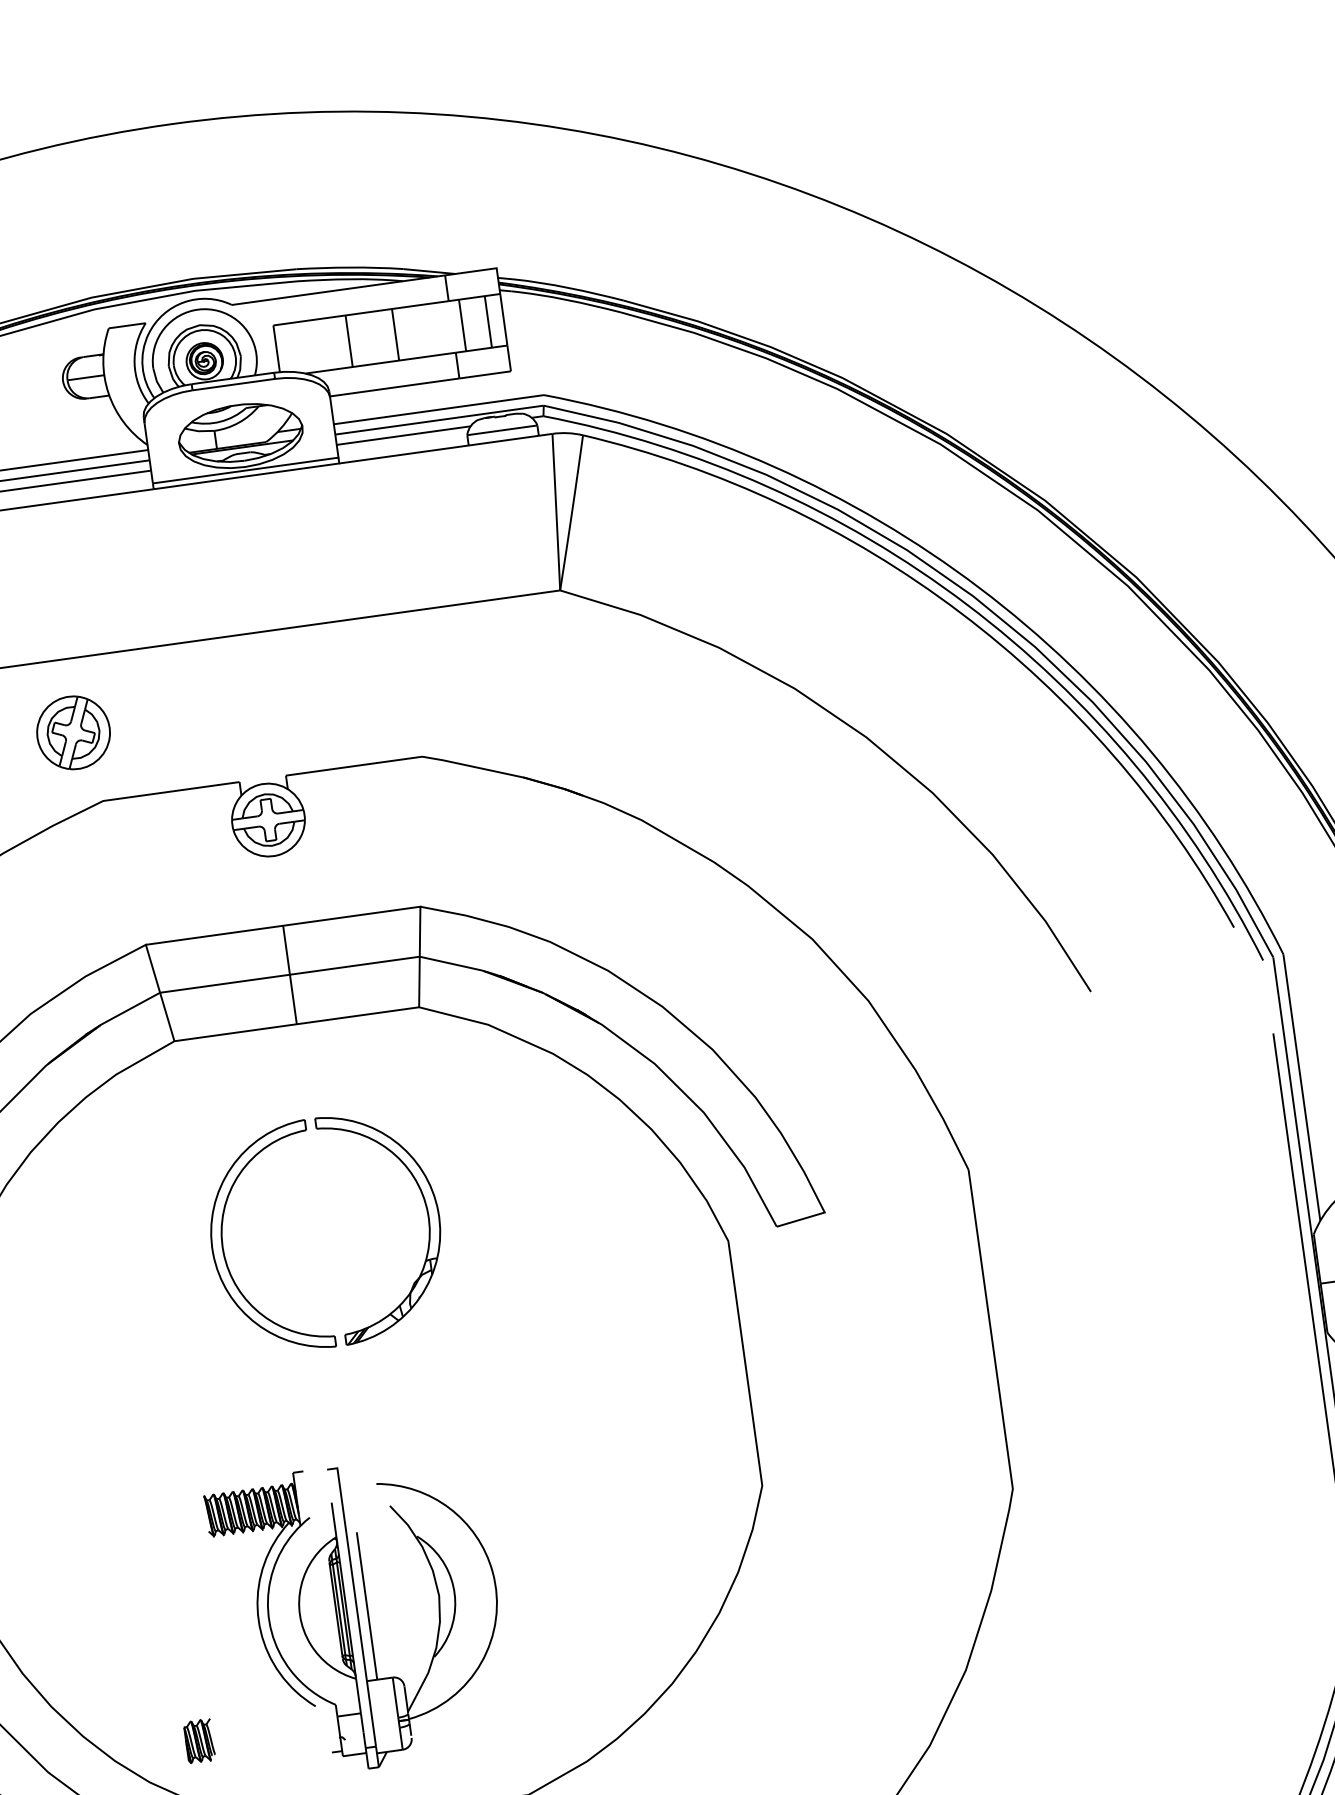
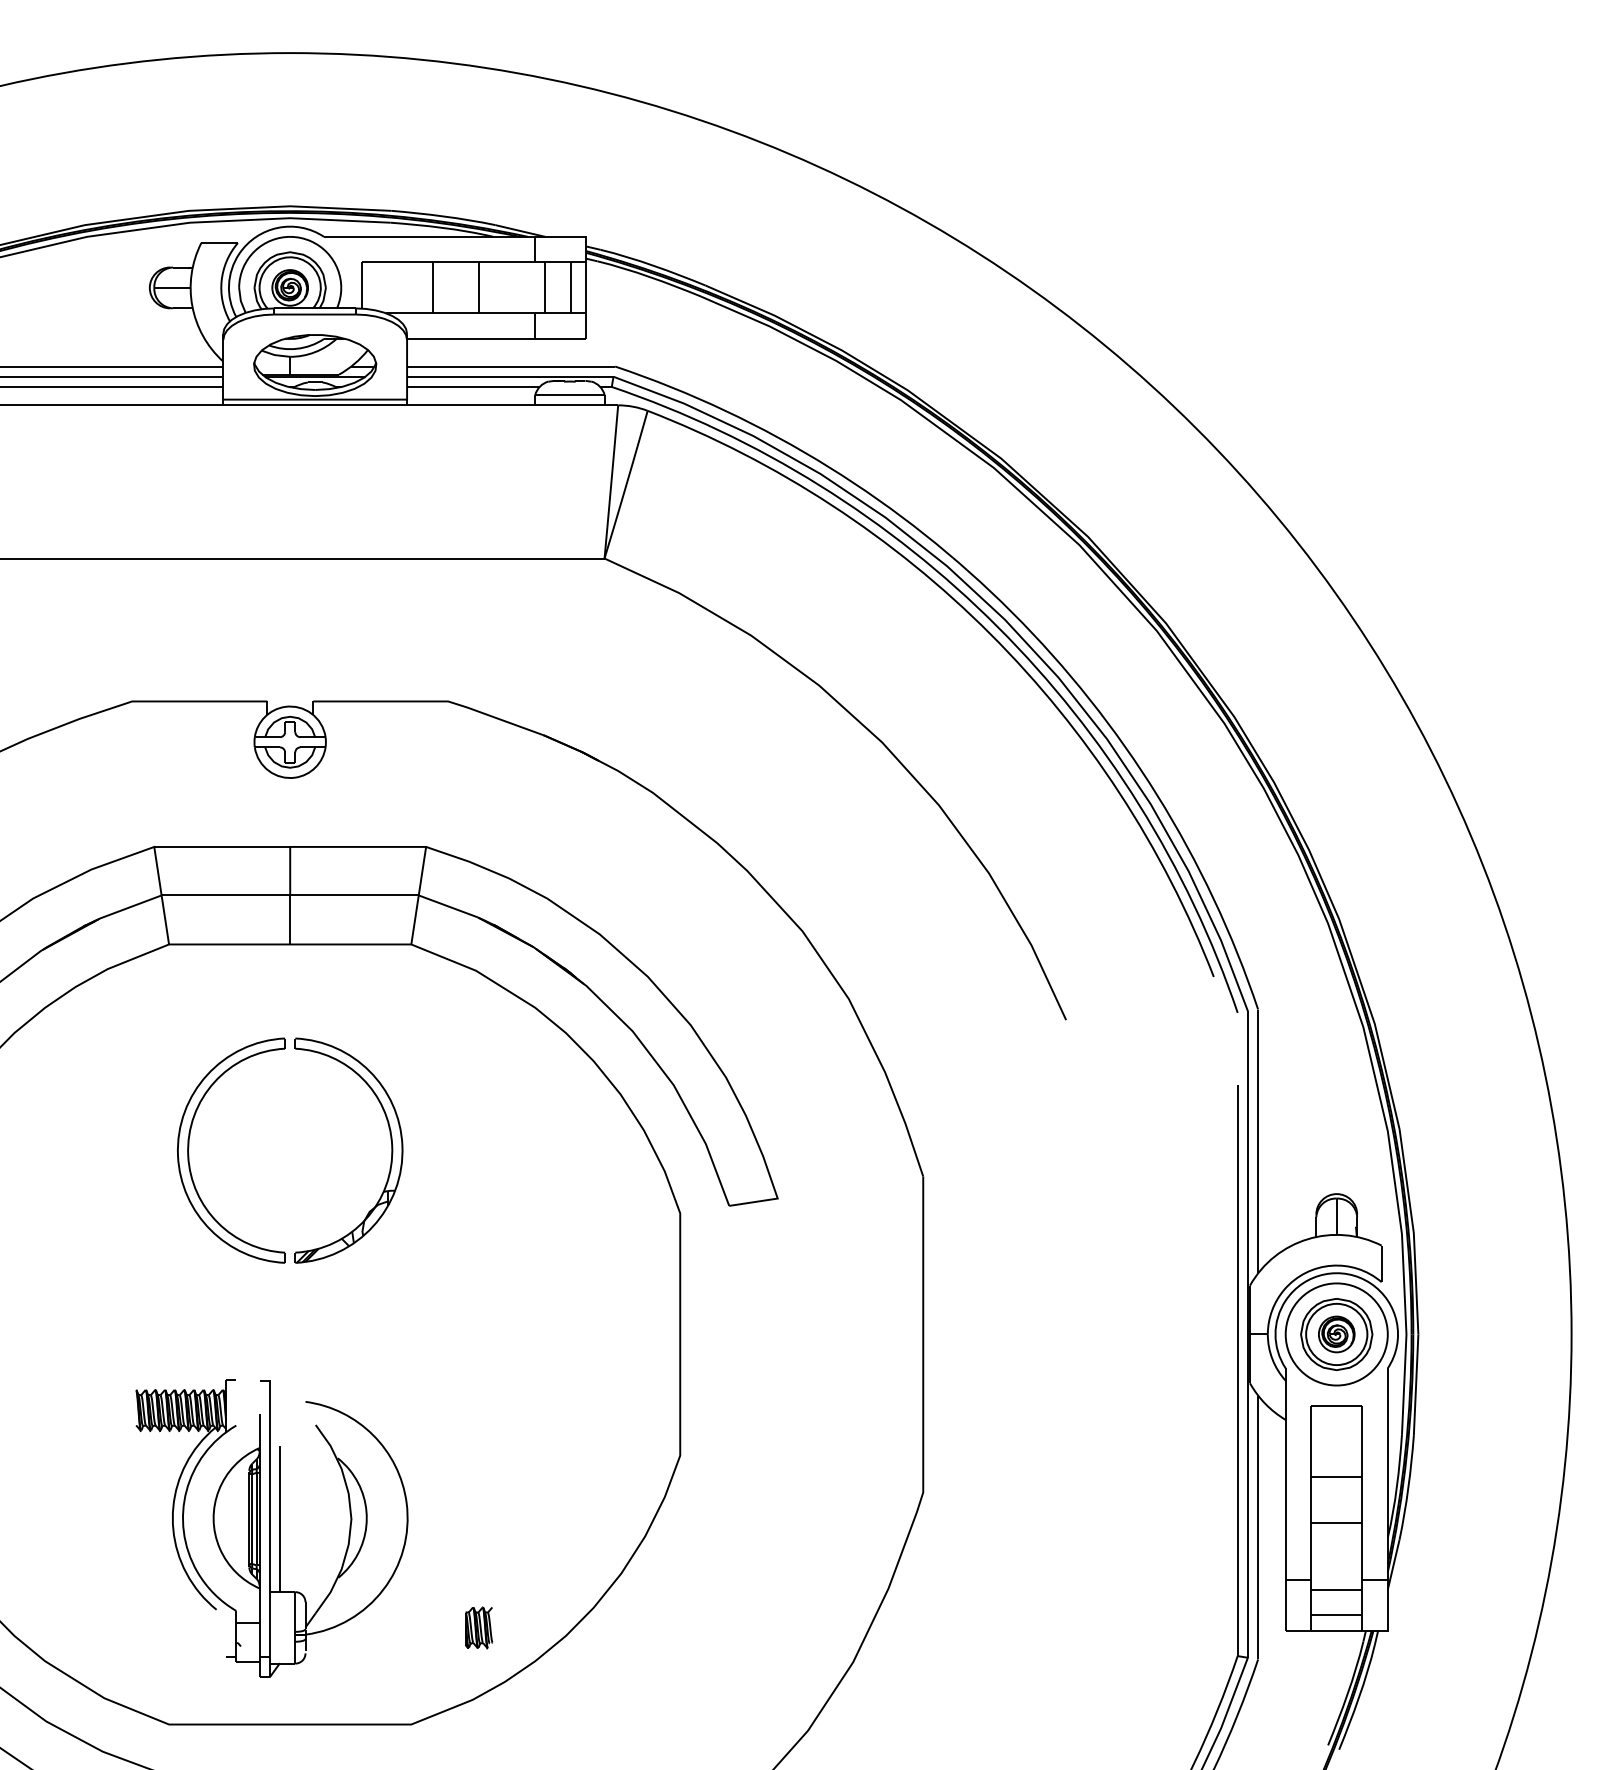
part: (73, 732) -> (112, 630), removed
part: (198, 1740) -> (478, 1627), moved

